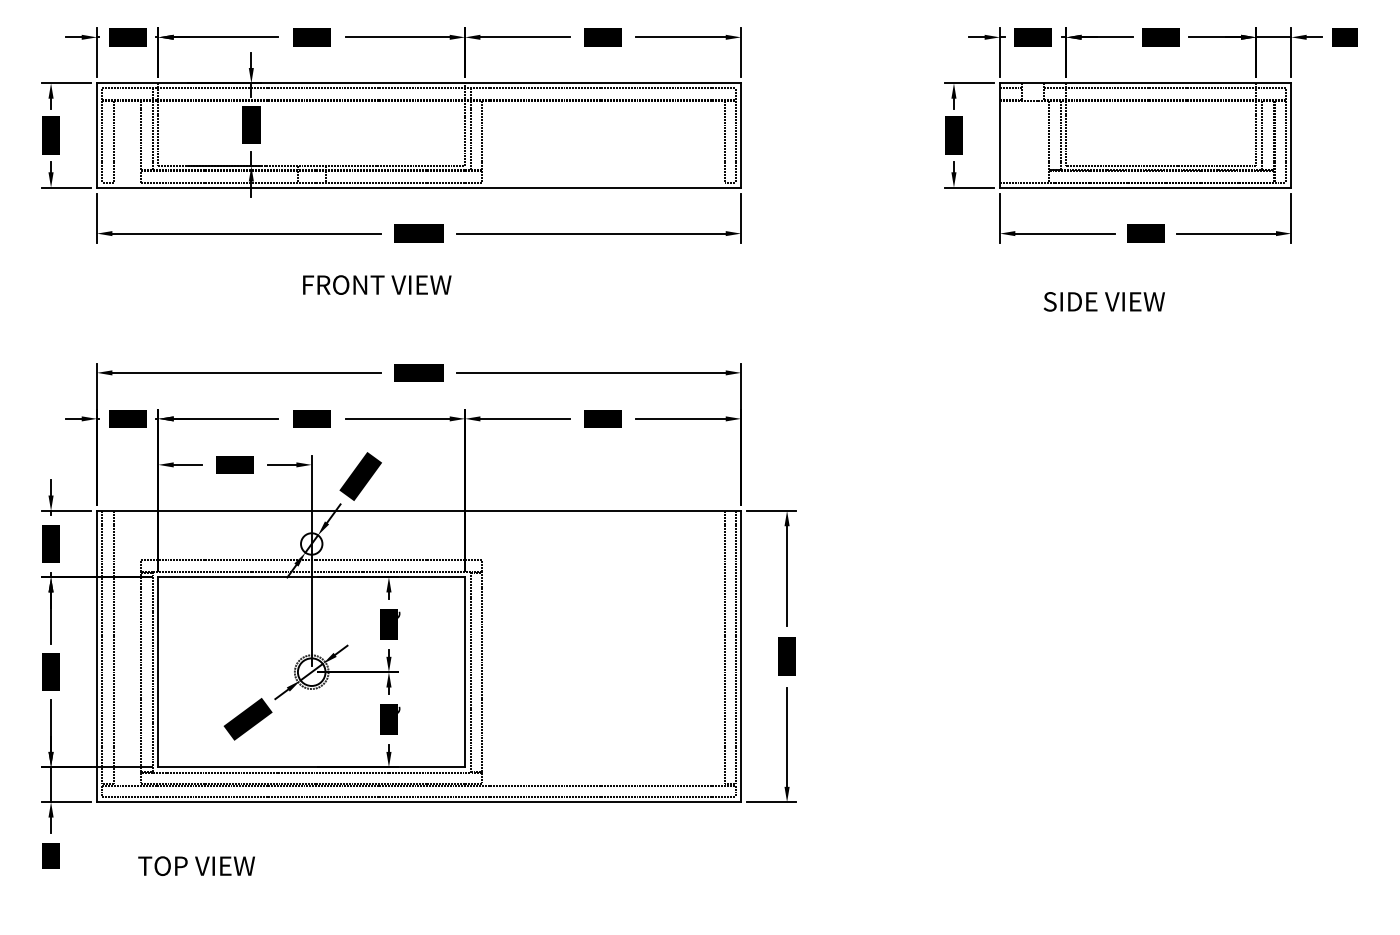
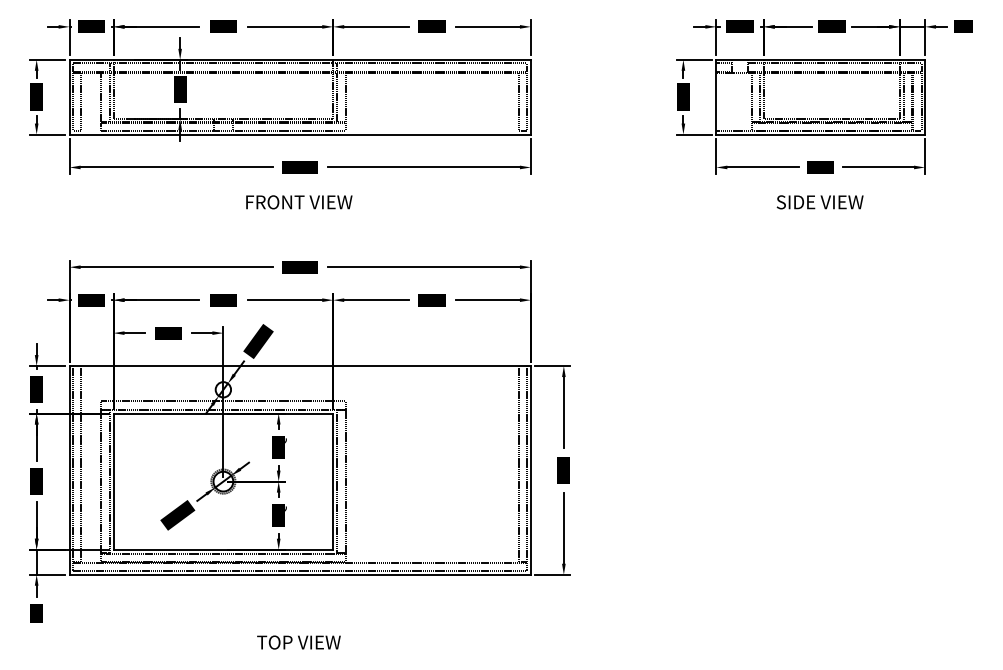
text: (377, 285) -> (299, 202), moved
text: (1103, 302) -> (819, 202), moved
text: (196, 866) -> (298, 642), moved

